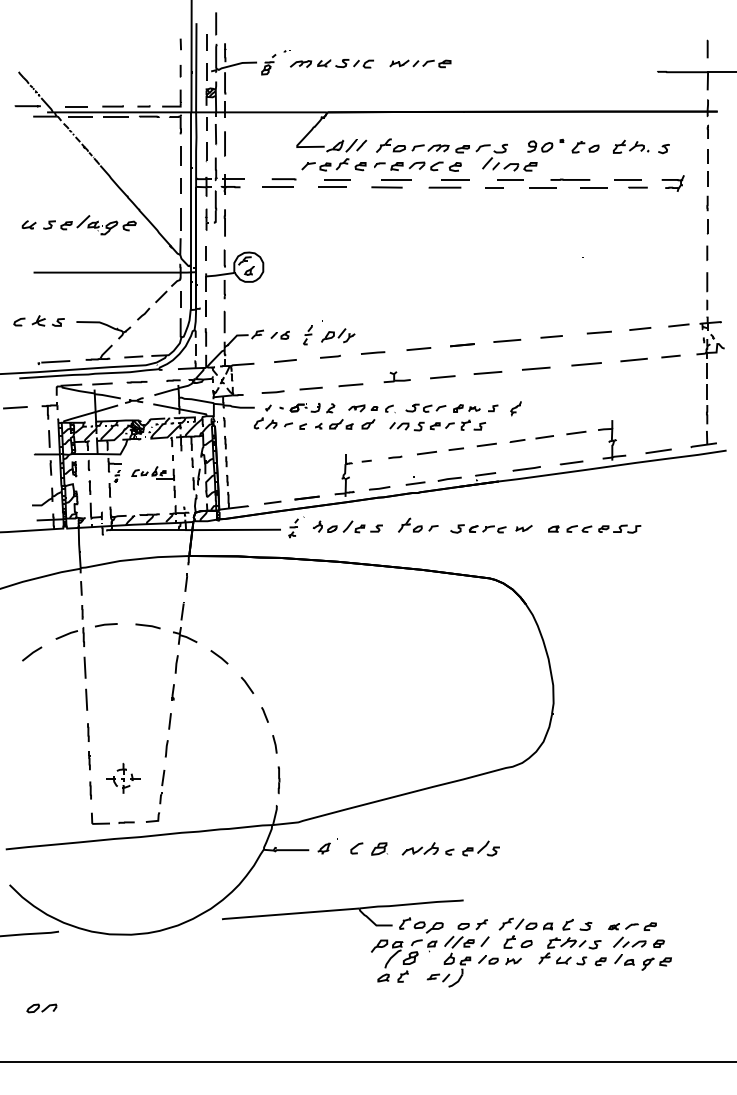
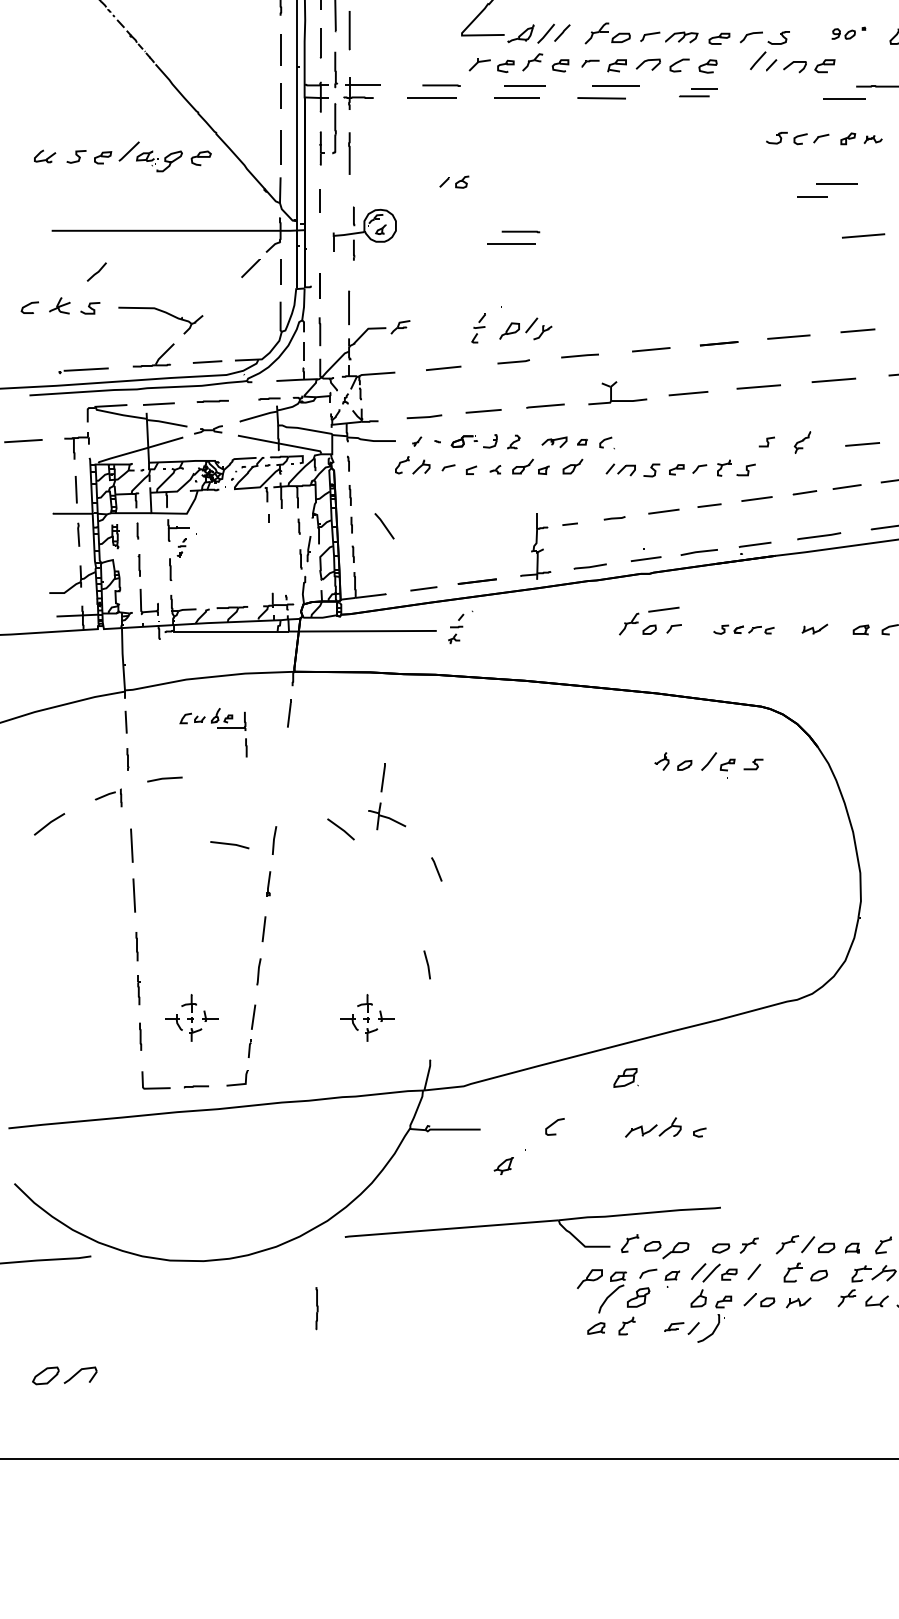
part: (545, 145) -> (848, 33), size x0.6
part: (448, 183) -> (697, 92), size x0.6
part: (504, 183) -> (828, 190), moved
part: (234, 274) -> (364, 233), size x0.7
line: (555, 275) -> (863, 235), added
part: (330, 276) -> (513, 236), added
line: (143, 313) -> (96, 271), moved
part: (279, 334) -> (453, 180), moved
part: (396, 377) -> (616, 394), size x1.4
part: (442, 407) -> (823, 137), moved
line: (554, 409) -> (862, 443), added
part: (153, 481) -> (213, 731), moved
line: (426, 515) -> (663, 608), added
part: (347, 526) -> (708, 761), moved
part: (478, 528) -> (744, 629), size x0.7
part: (185, 623) -> (387, 797), moved
line: (147, 626) -> (228, 845), moved
part: (69, 636) -> (107, 797), size x0.6
line: (247, 685) -> (384, 526), moved
line: (264, 714) -> (435, 868), moved
part: (236, 777) -> (367, 1016), added
part: (278, 780) -> (316, 1309), moved
part: (327, 846) -> (509, 1162), moved
part: (379, 848) -> (625, 1077), moved
part: (480, 848) -> (747, 1126), removed
part: (41, 1008) -> (64, 1375), size x1.4

